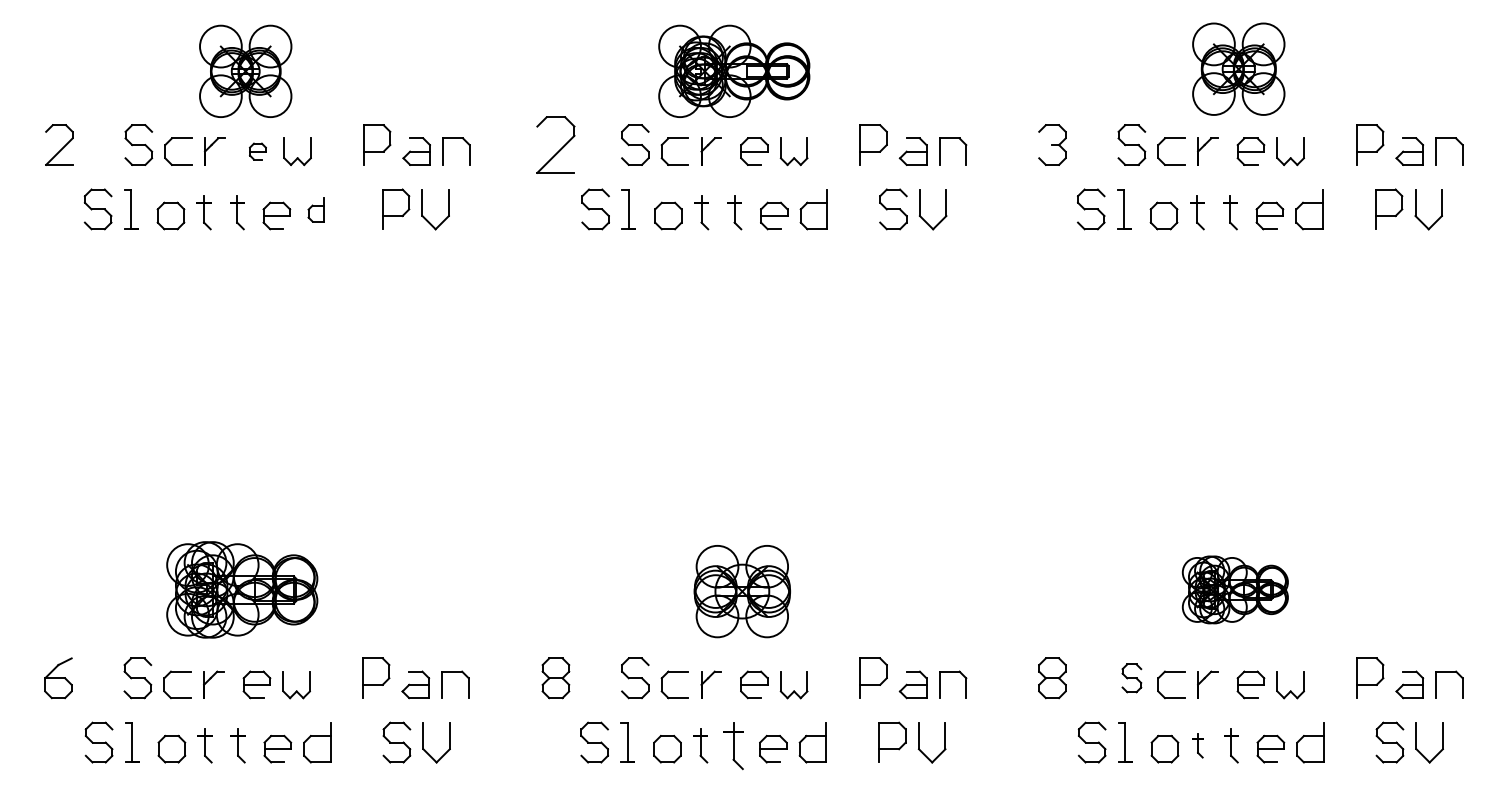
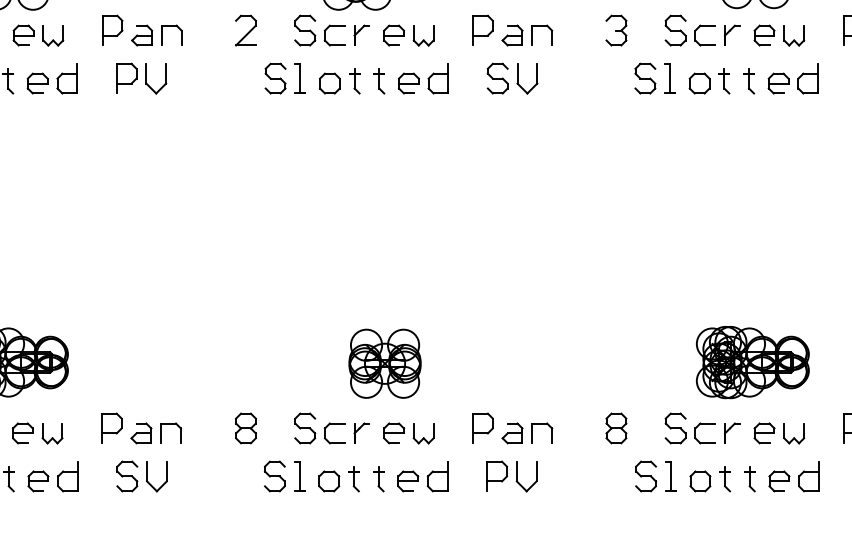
part: (555, 144) -> (245, 30), size x0.71
part: (257, 151) -> (23, 35), size x1.67
part: (316, 209) -> (67, 78), size x1.67
part: (1235, 589) -> (752, 362), size x1.43
part: (1131, 678) -> (675, 428), size x1.43
part: (733, 745) -> (378, 478), size x0.71
part: (1197, 745) -> (724, 478), size x1.43

